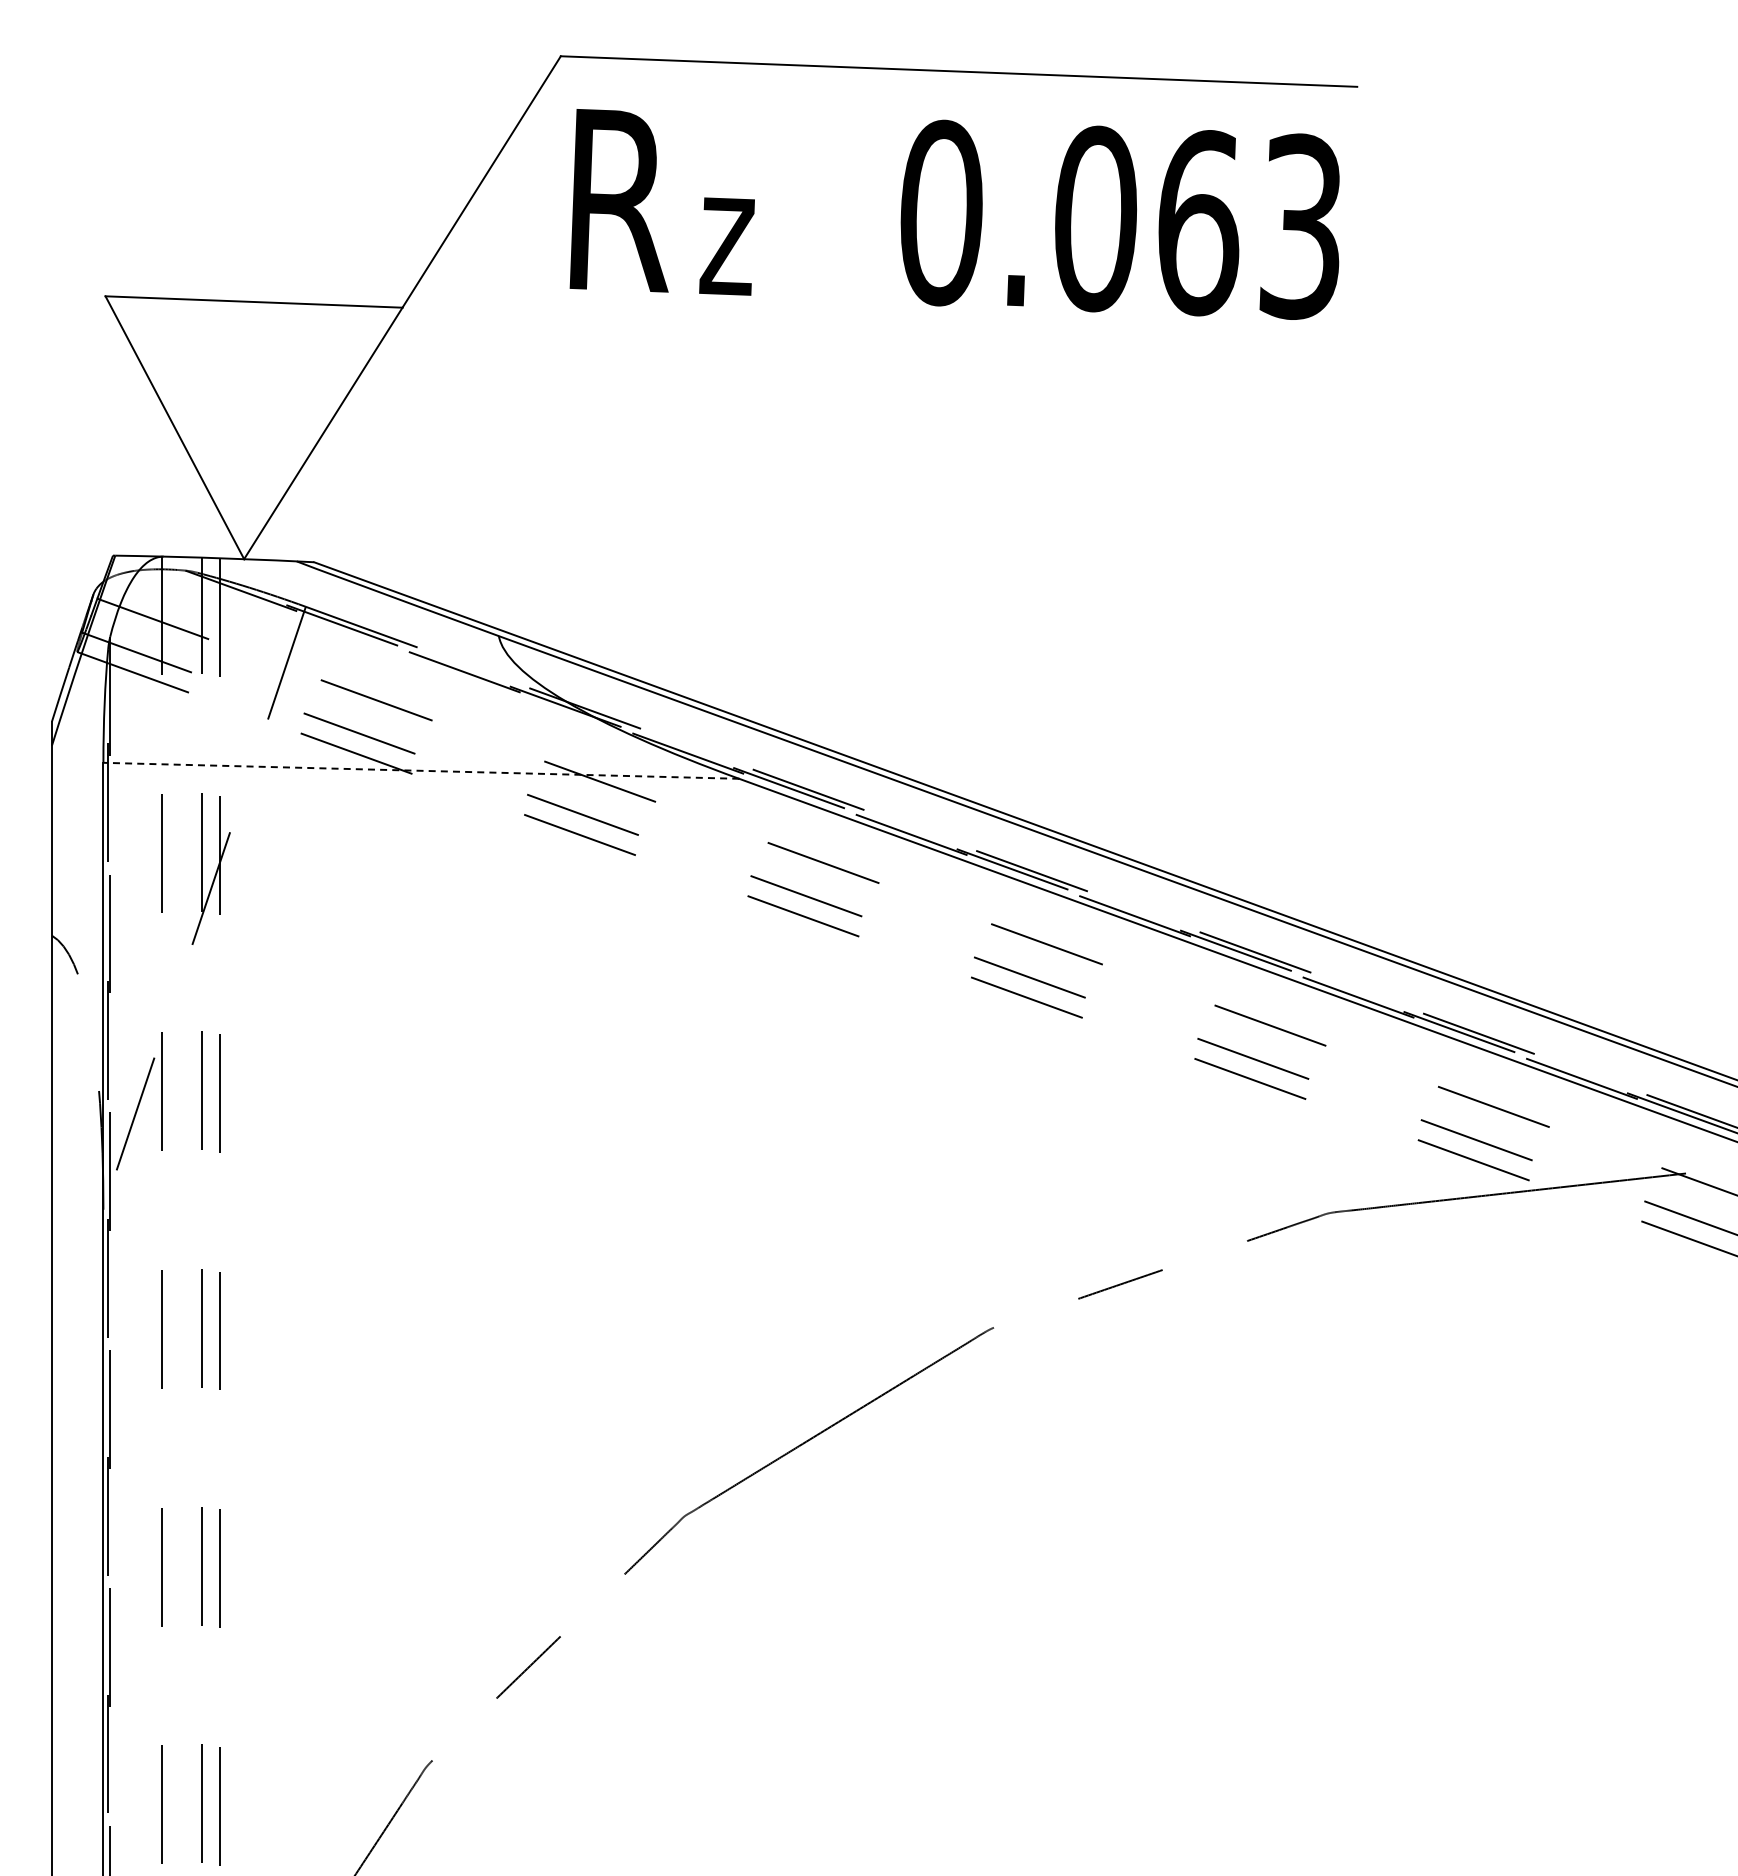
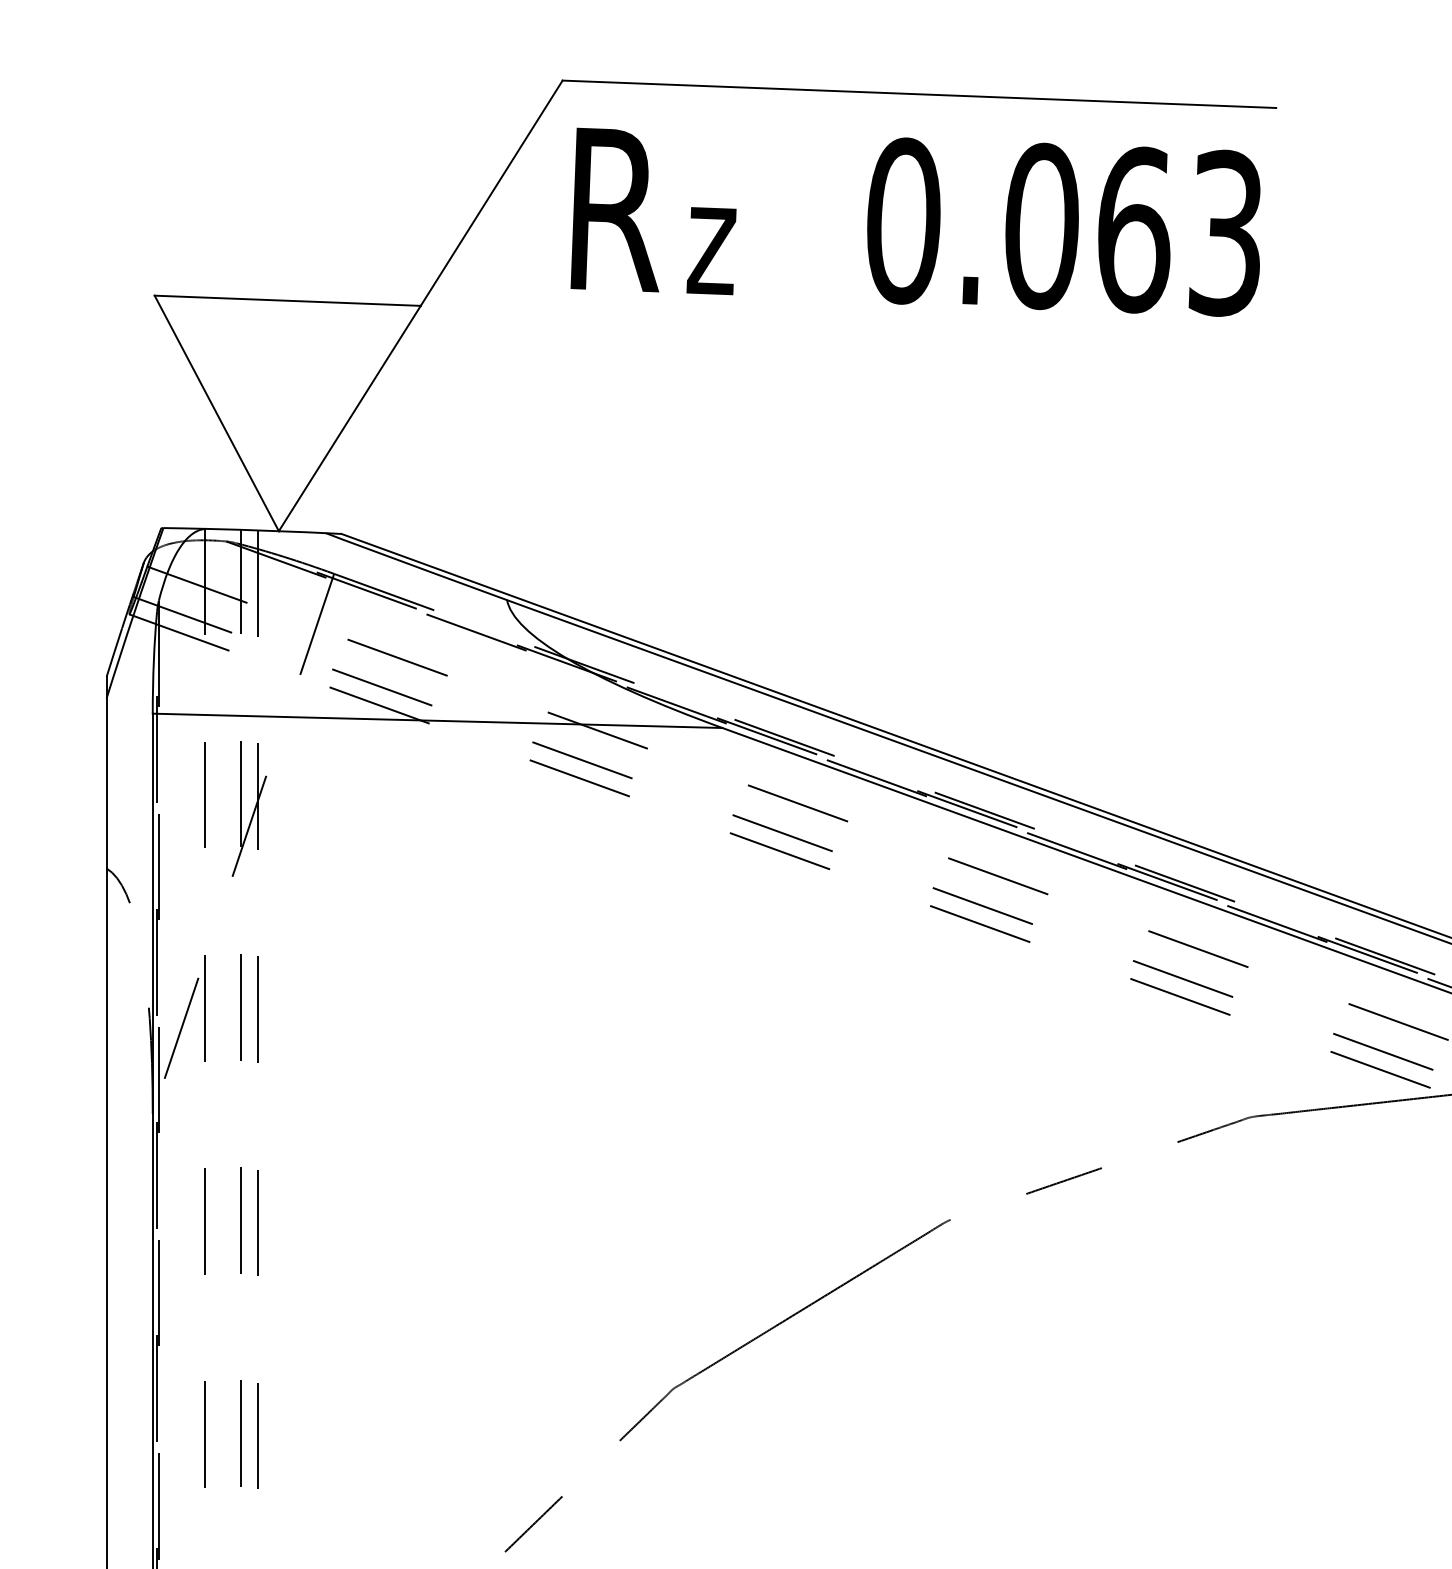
line: (420, 770) -> (436, 720), dashed -> solid

